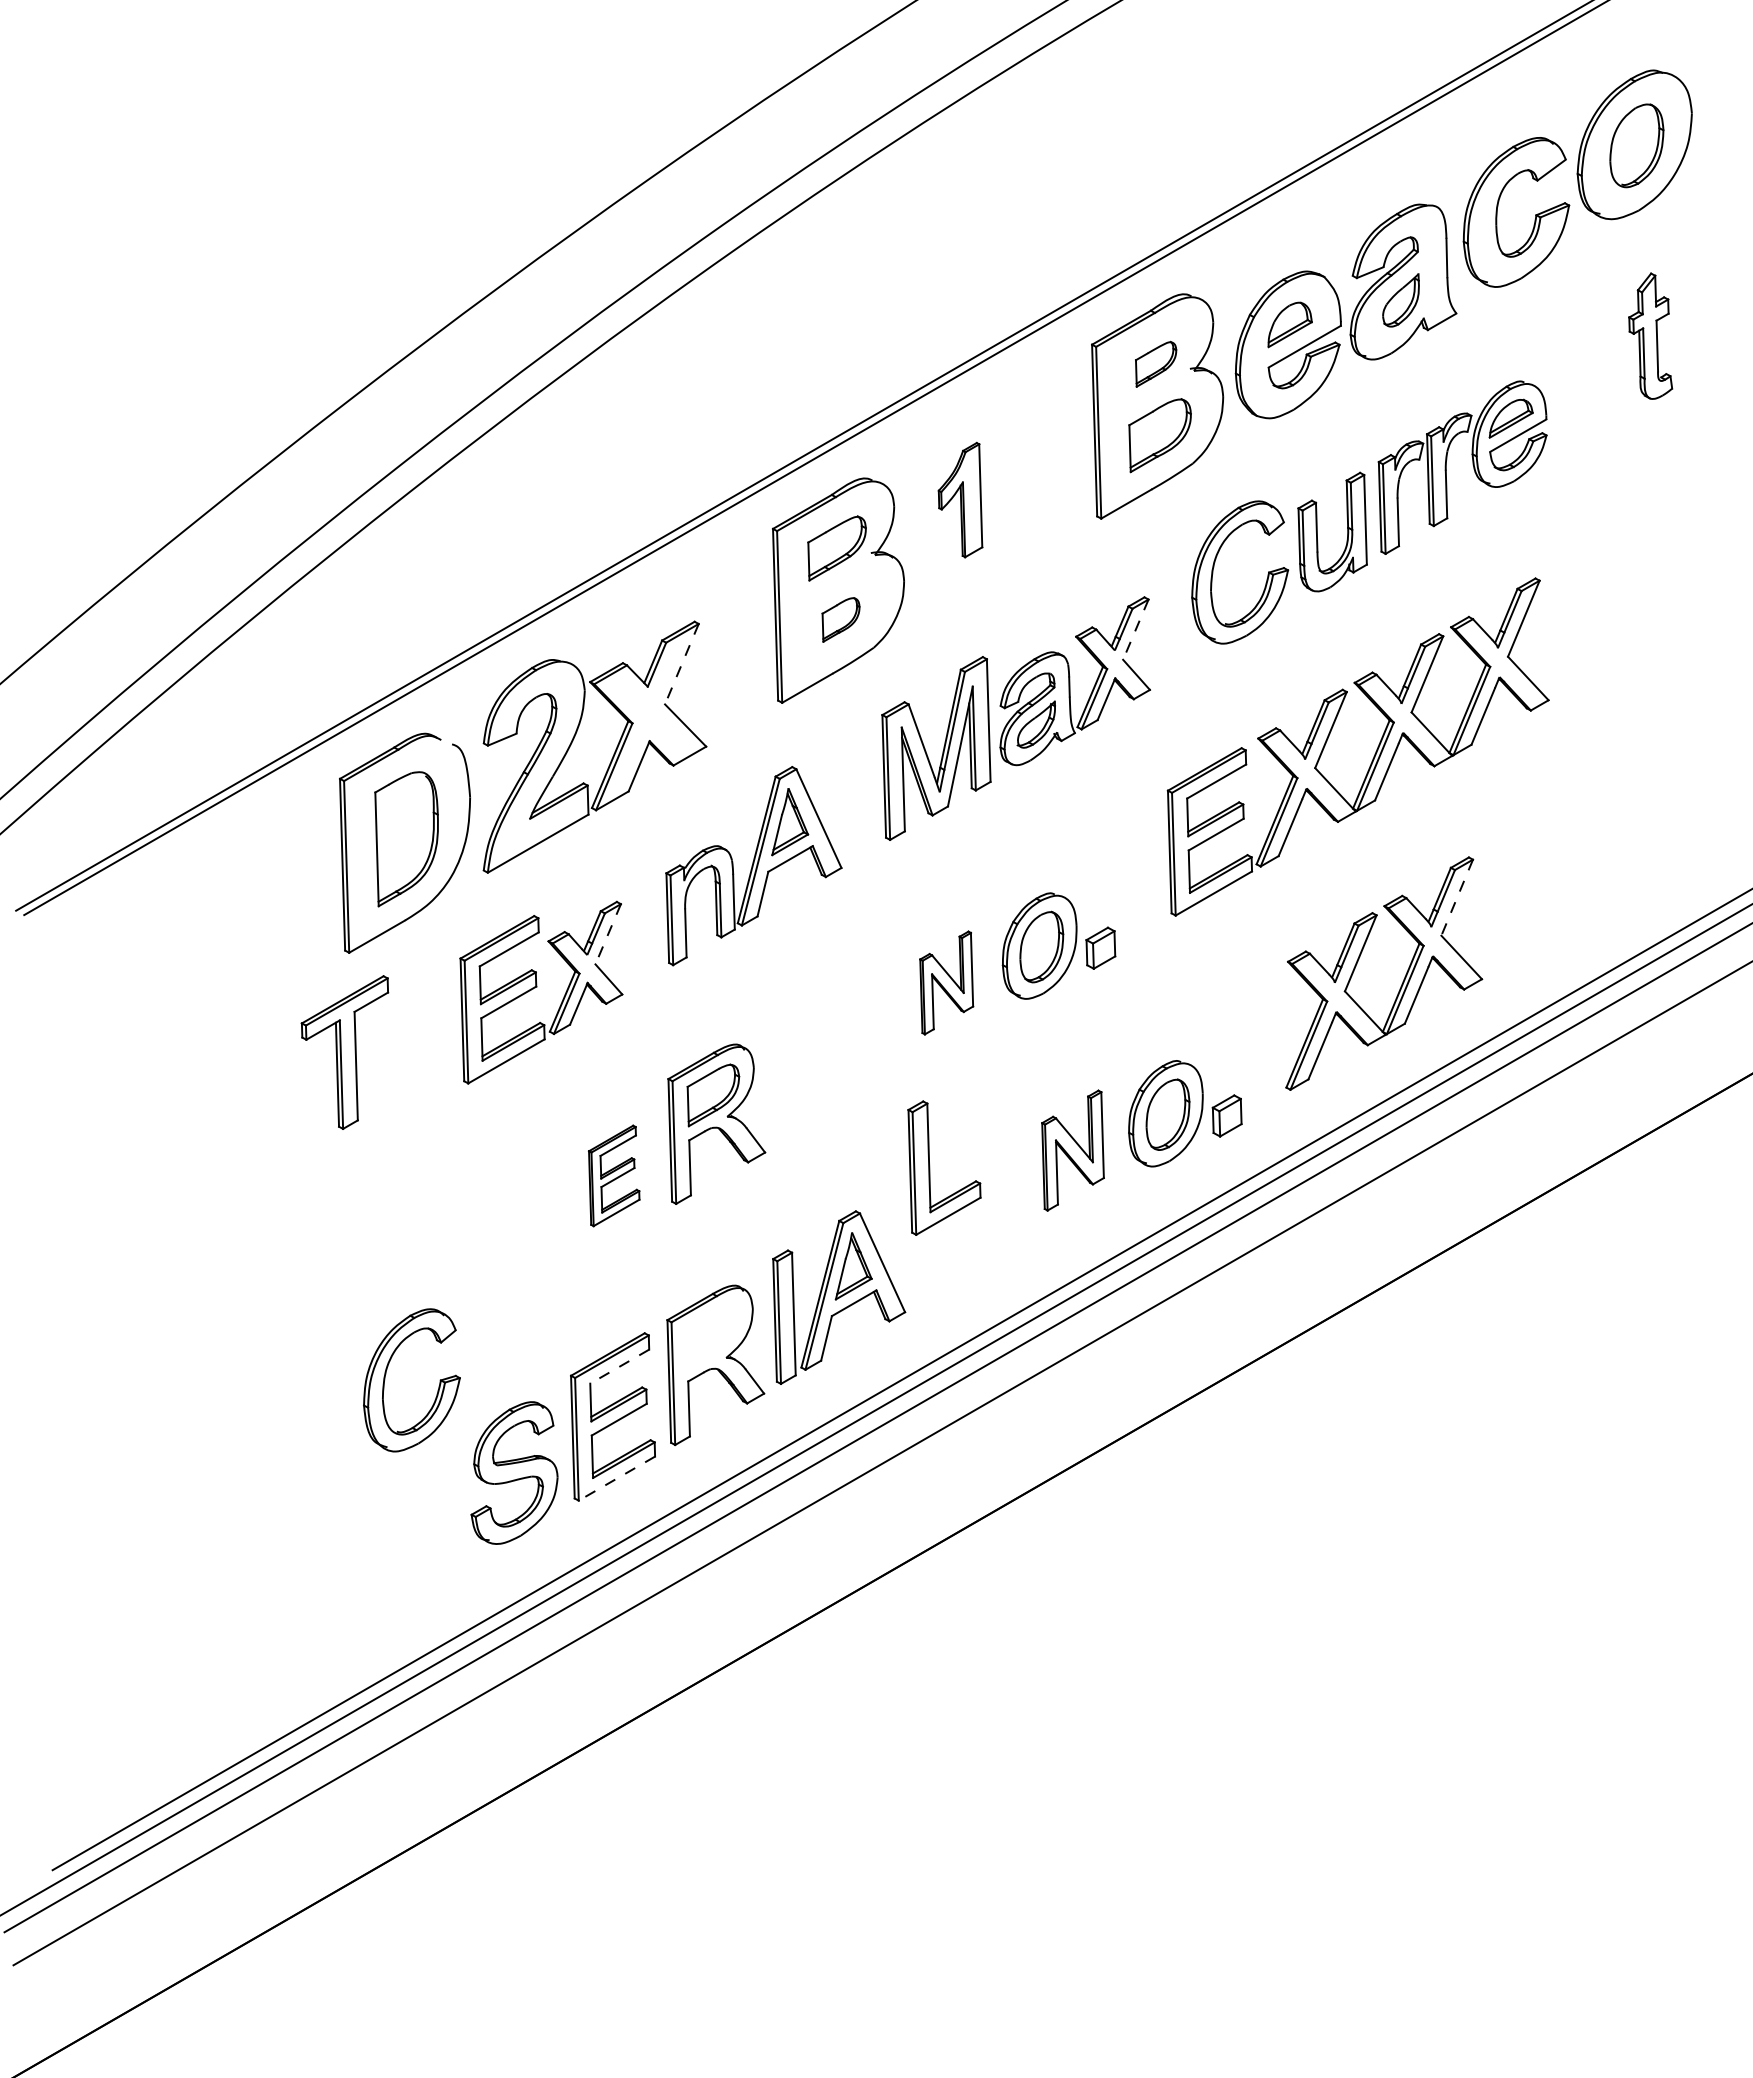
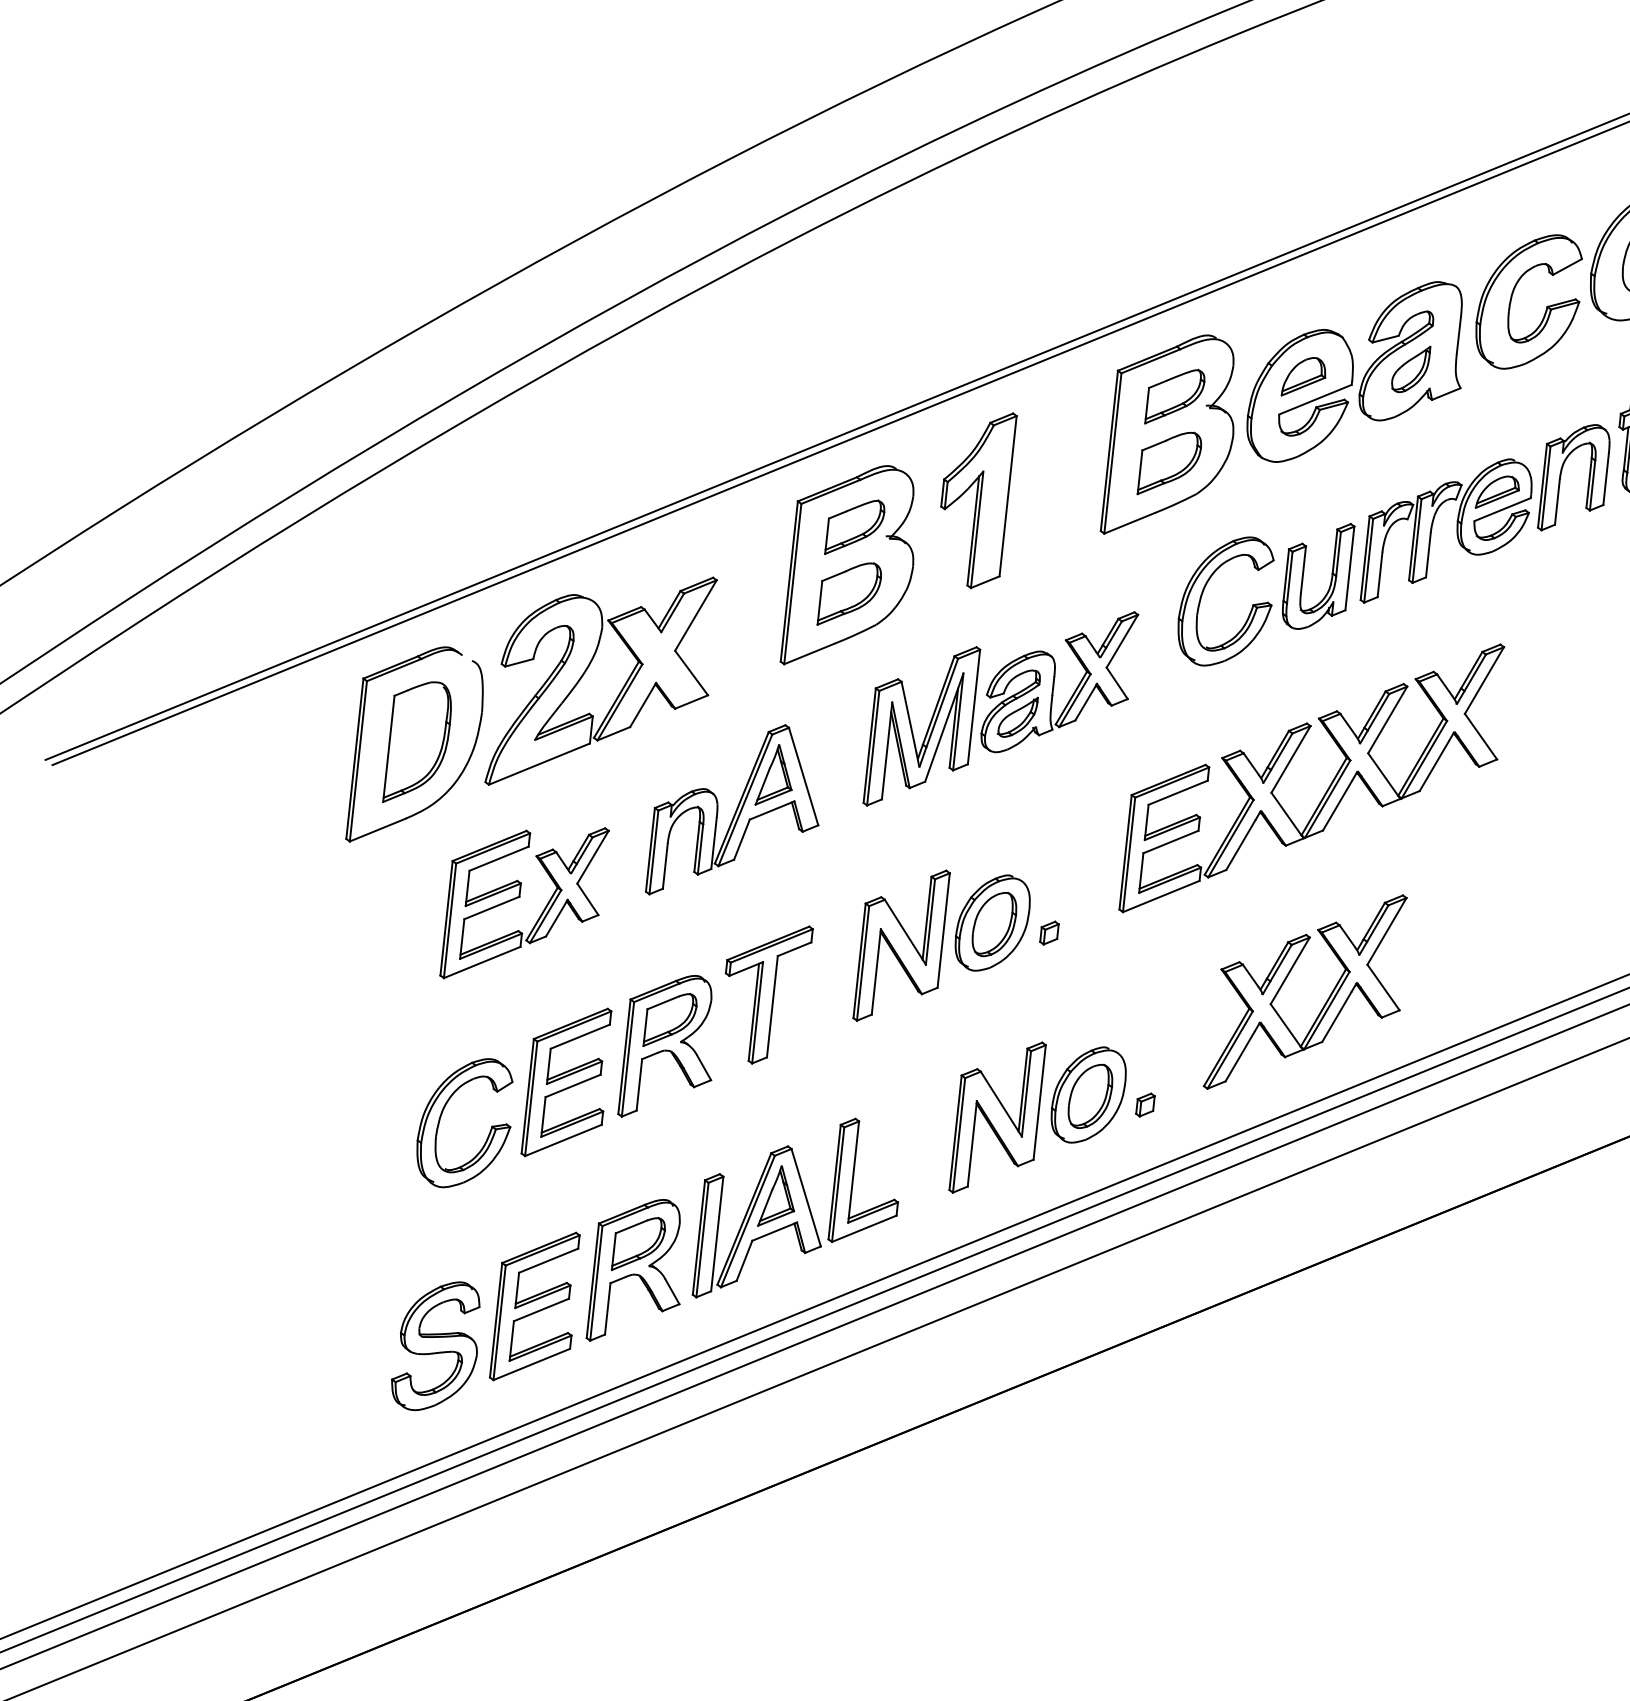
part: (1155, 364) -> (1174, 397), size x1.43
part: (1575, 391) -> (1561, 475), added
part: (960, 499) -> (975, 497), size x1.67
part: (840, 619) -> (849, 594), size x1.67
line: (1135, 629) -> (1122, 641), dashed -> solid
line: (681, 664) -> (695, 615), dashed -> solid
line: (1457, 898) -> (1387, 932), dashed -> solid
line: (608, 934) -> (593, 857), dashed -> solid
part: (1101, 948) -> (1049, 933), size x0.62
part: (946, 982) -> (901, 945), size x1.67
part: (344, 1052) -> (763, 992), moved
part: (1227, 1115) -> (1145, 1104), size x0.62
part: (1072, 1150) -> (997, 1117), size x1.43
part: (930, 1167) -> (853, 1181), moved
part: (614, 1175) -> (568, 1082), size x1.67
part: (712, 1336) -> (638, 1244), added
line: (619, 1366) -> (548, 1260), dashed -> solid
part: (386, 1374) -> (442, 1114), moved
line: (616, 1478) -> (531, 1364), dashed -> solid

